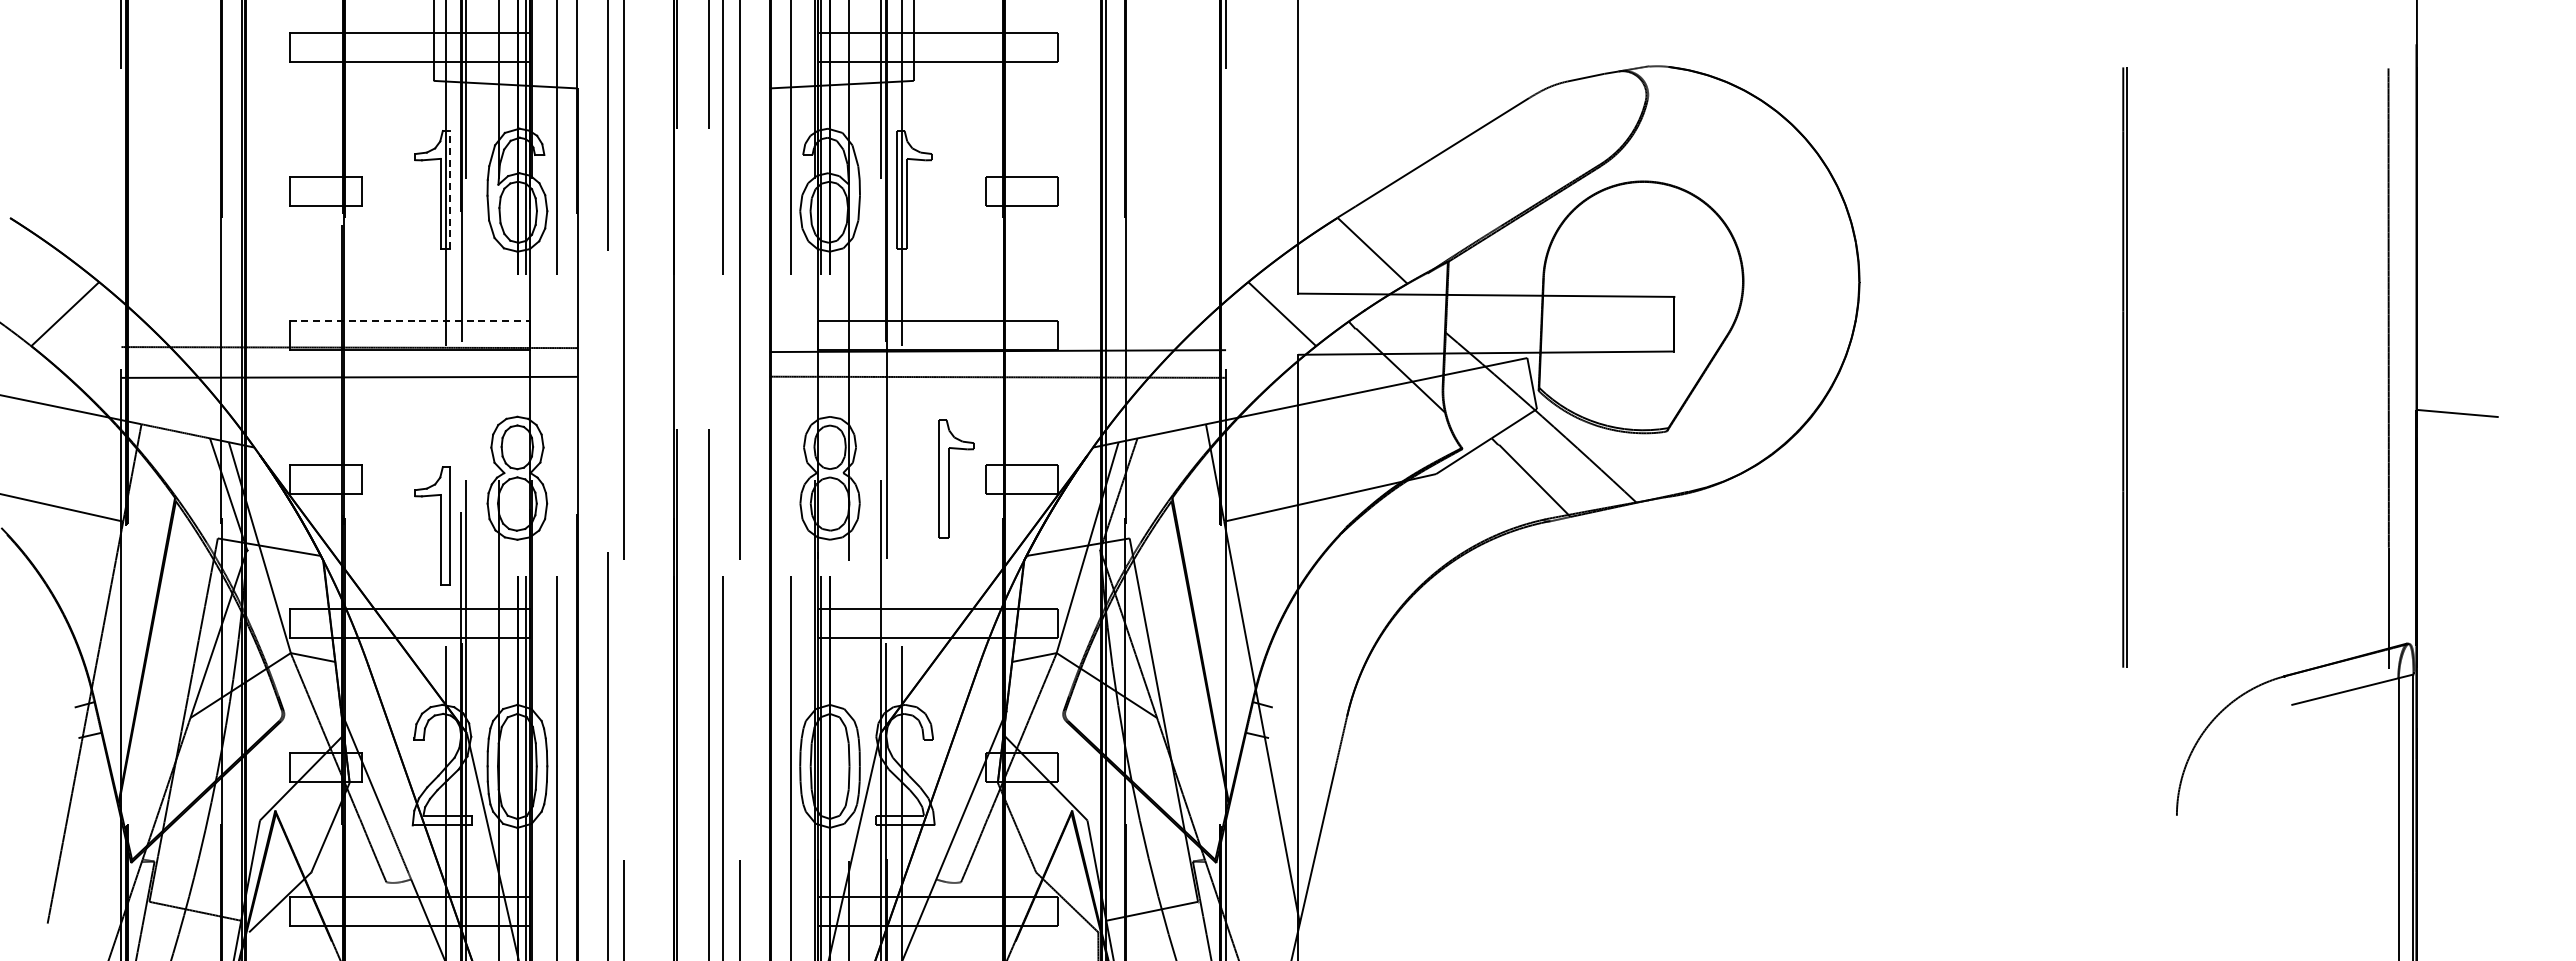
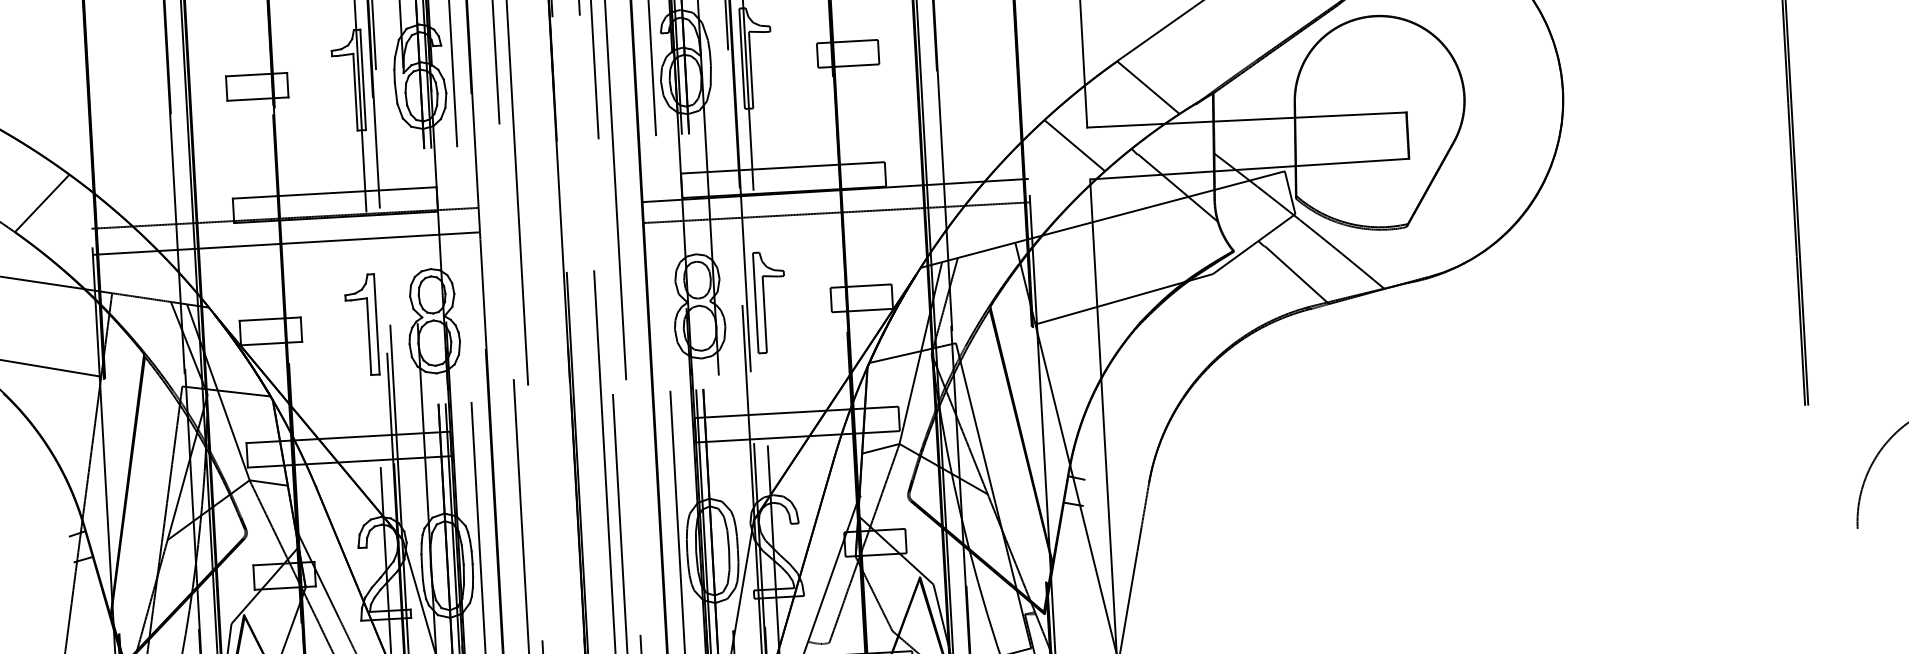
line: (450, 189) -> (363, 79), dashed -> solid
line: (410, 321) -> (335, 193), dashed -> solid
part: (949, 478) -> (764, 302), moved
part: (440, 525) -> (368, 324), moved

